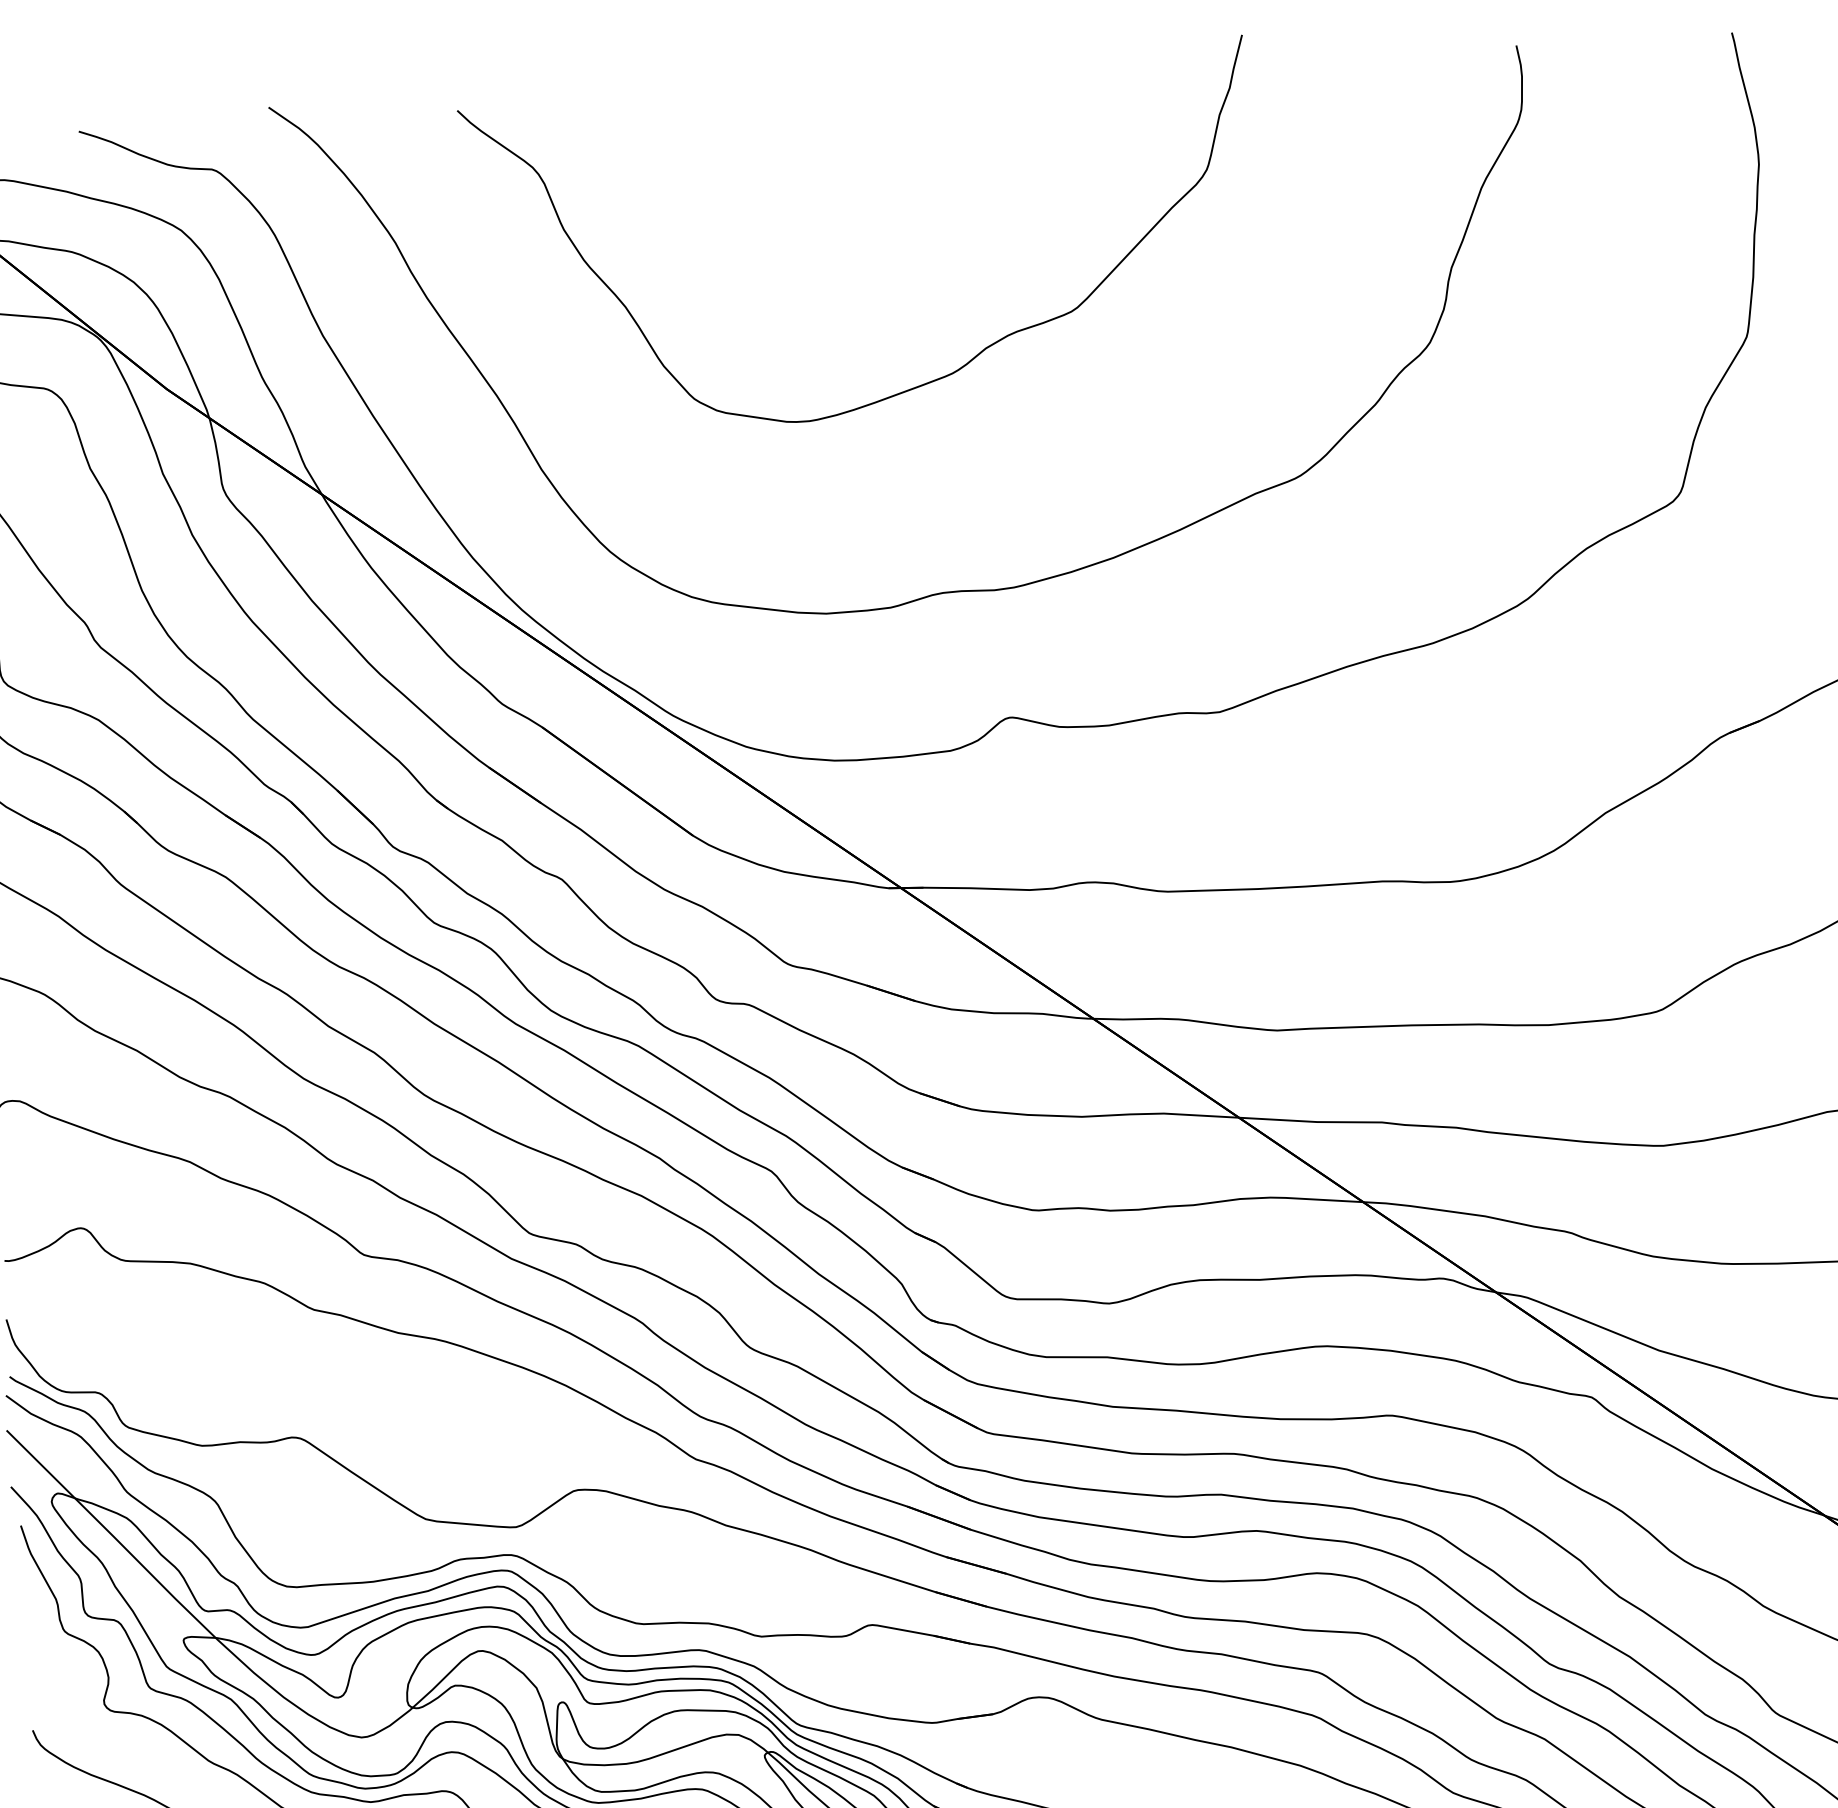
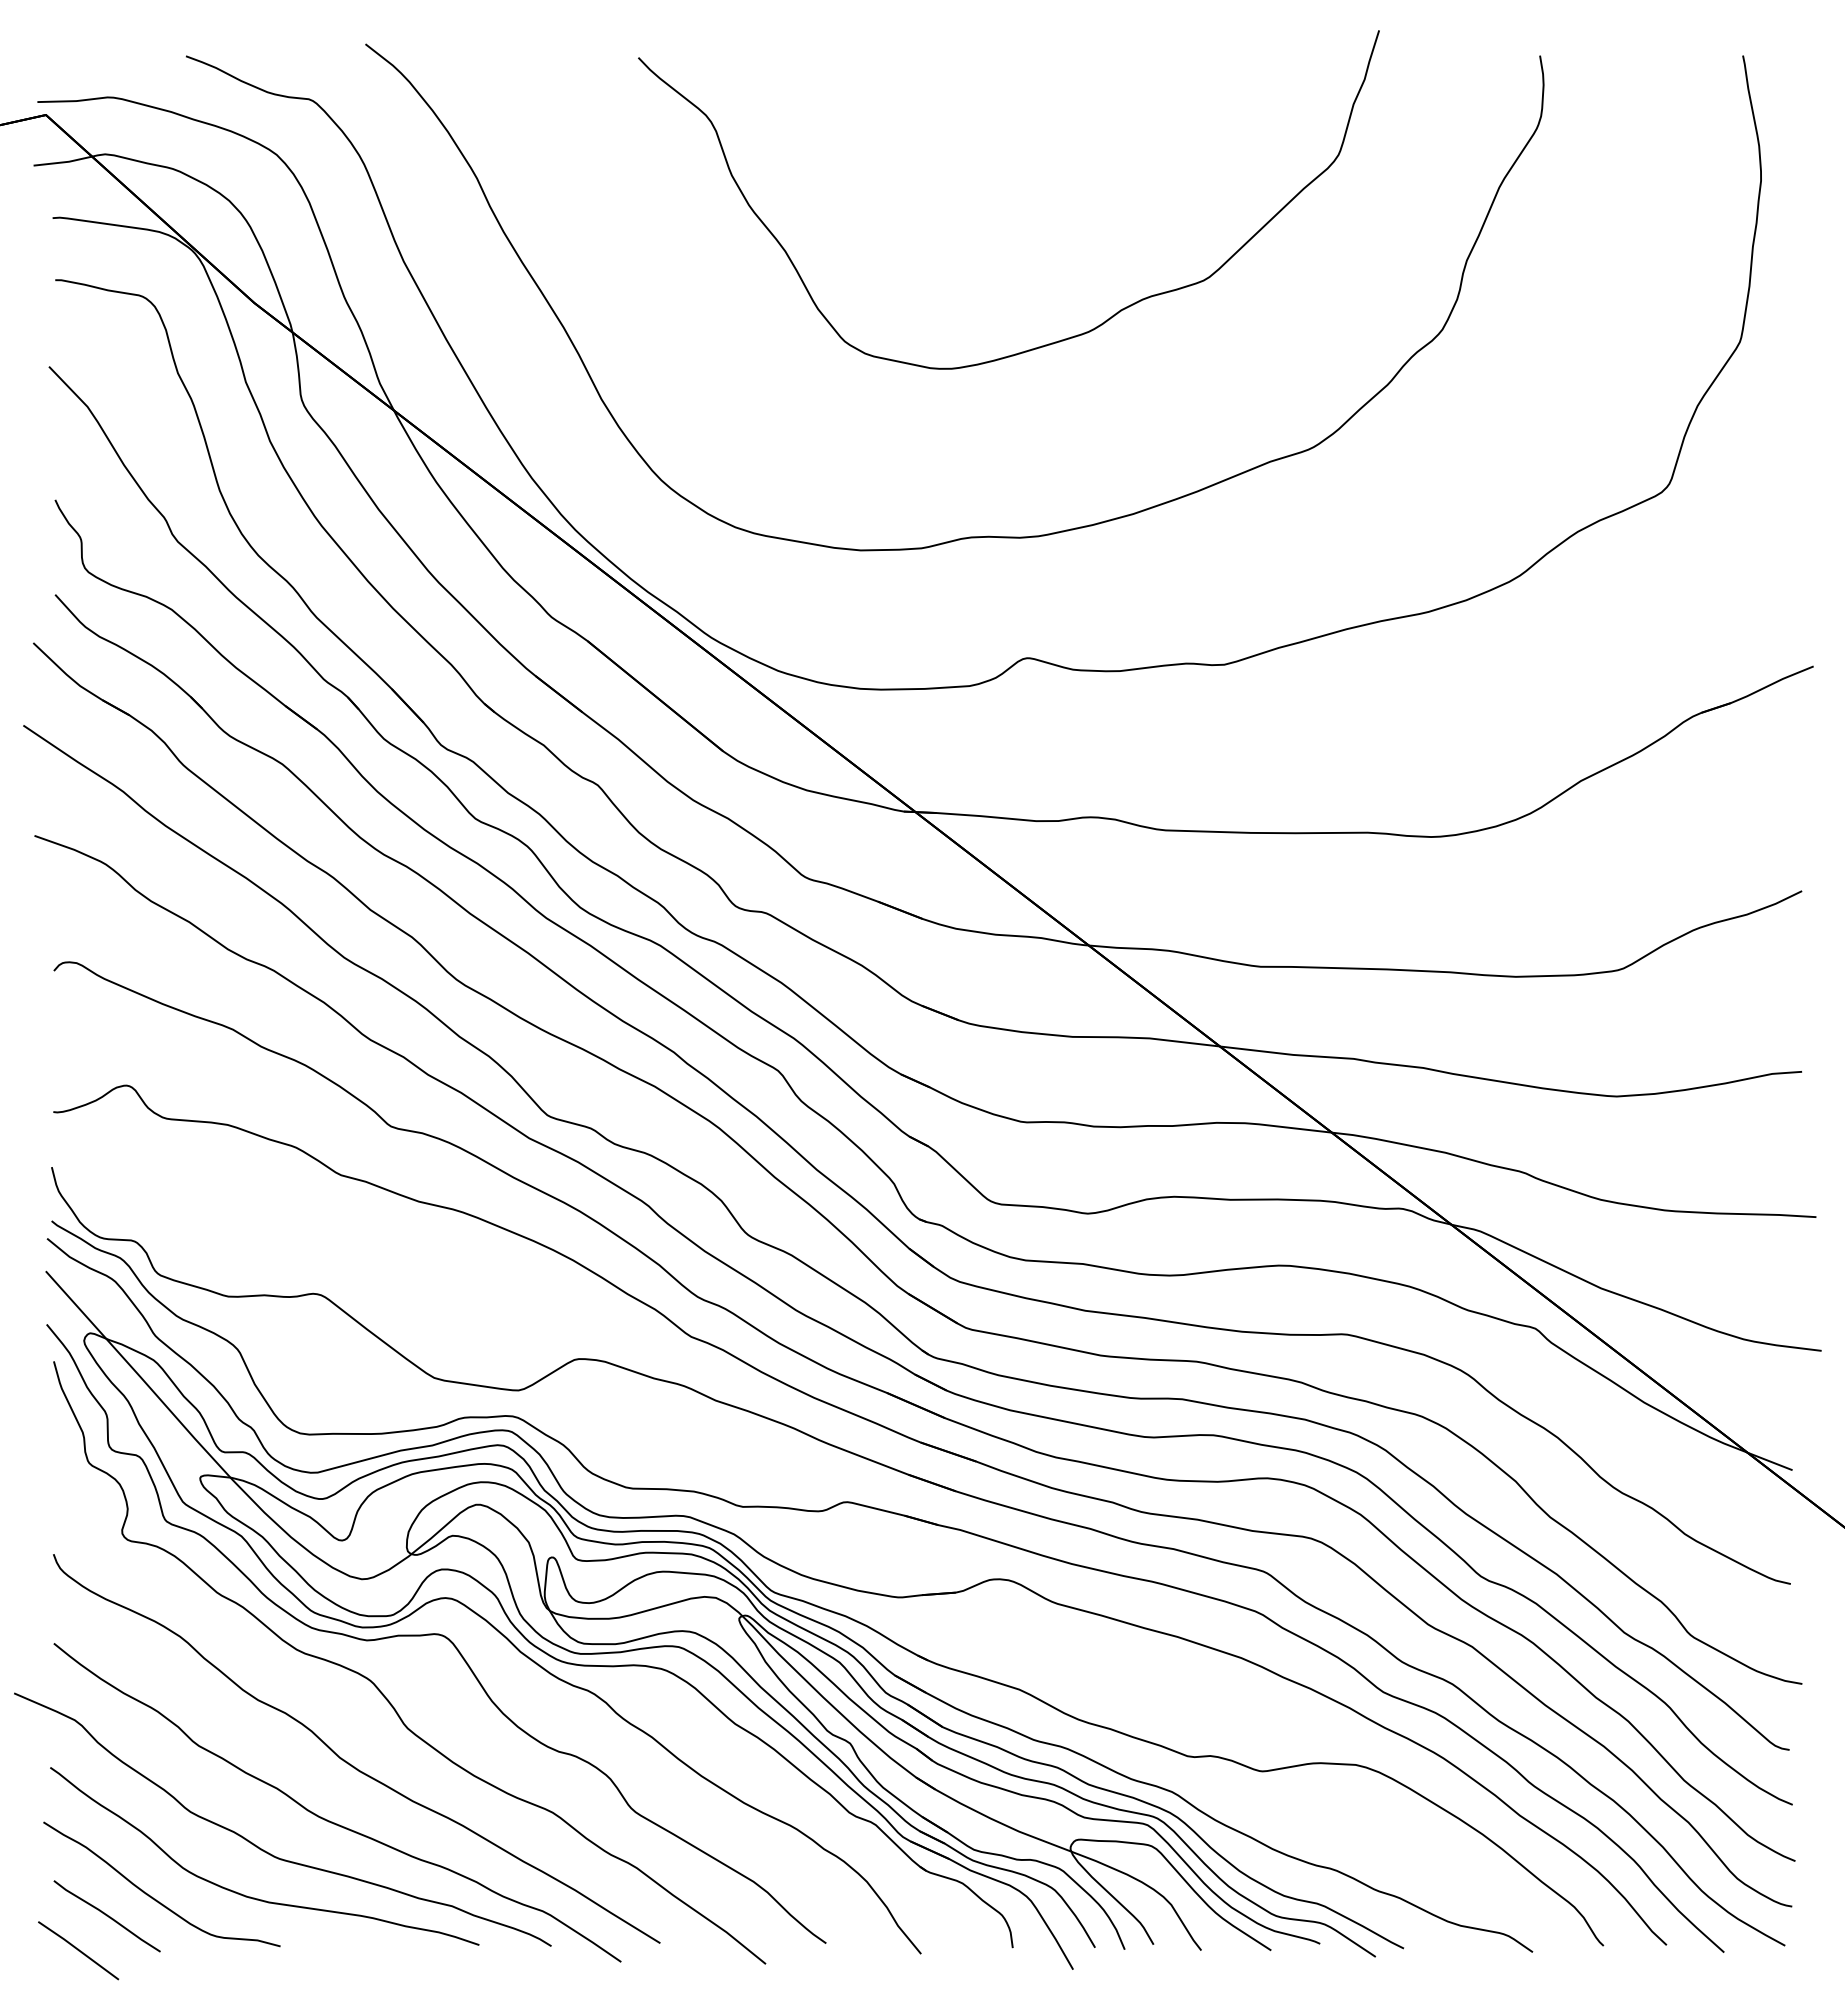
curve: (913, 386) -> (1051, 342), moved

